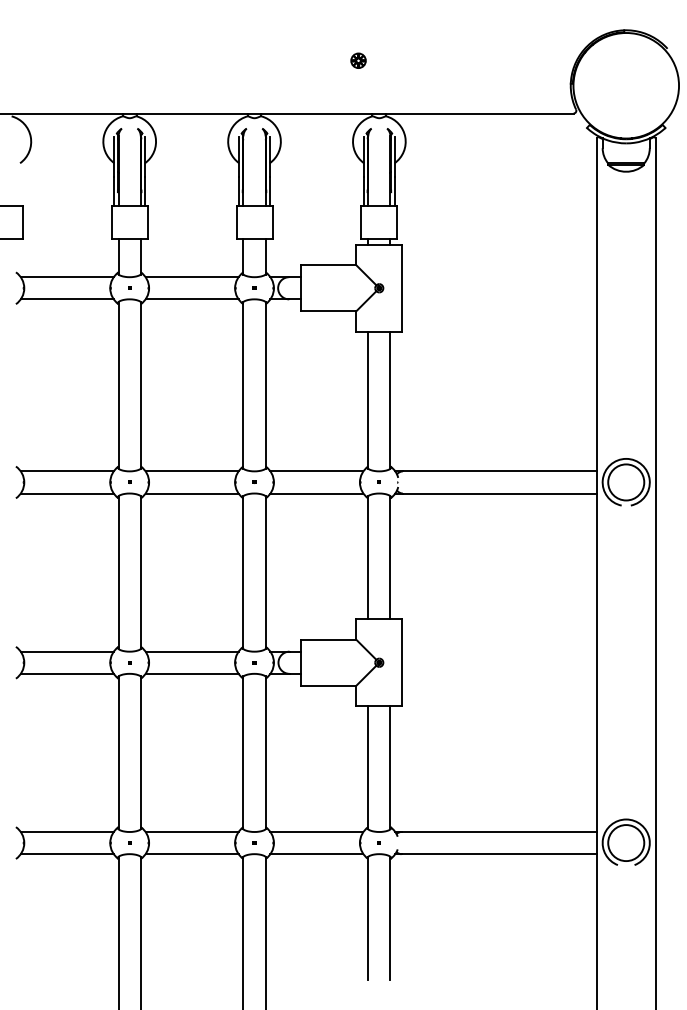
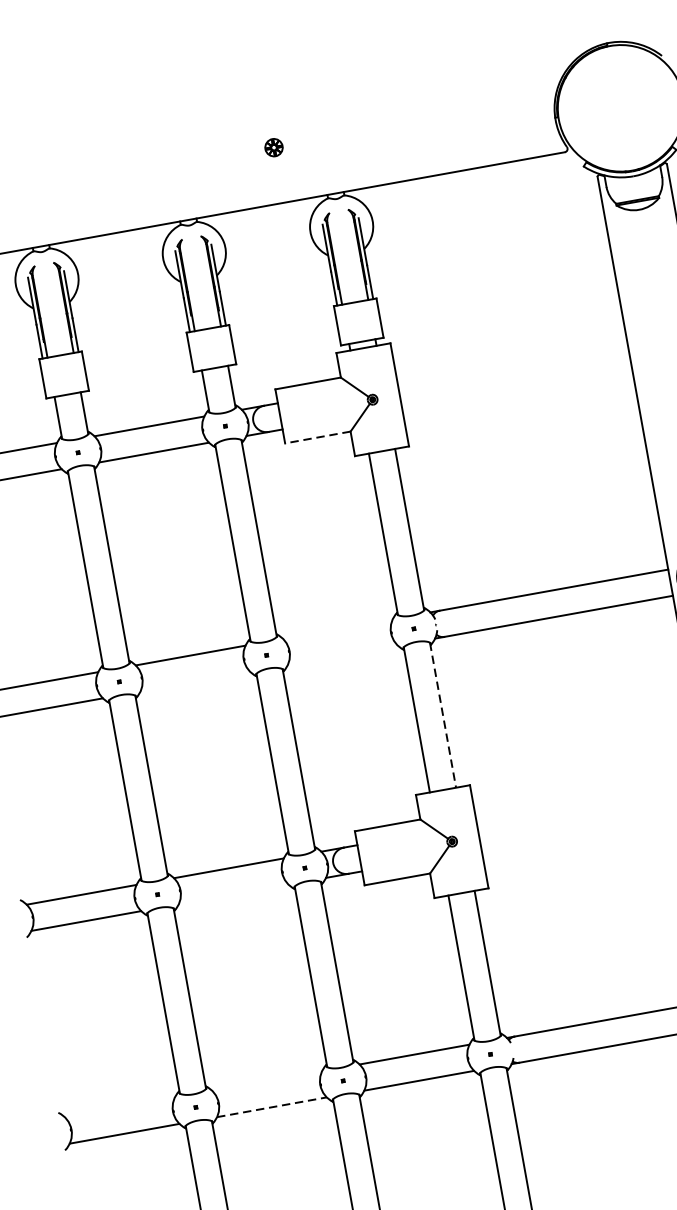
part: (358, 60) -> (273, 147), moved
line: (328, 311) -> (317, 437), solid -> dashed
line: (316, 471) -> (337, 629), removed
line: (191, 493) -> (194, 681), removed
line: (316, 493) -> (342, 655), removed
line: (390, 558) -> (443, 716), solid -> dashed
line: (191, 673) -> (232, 894), removed
line: (66, 831) -> (118, 1107), removed
line: (191, 831) -> (266, 1080), removed
line: (192, 854) -> (272, 1107), solid -> dashed

